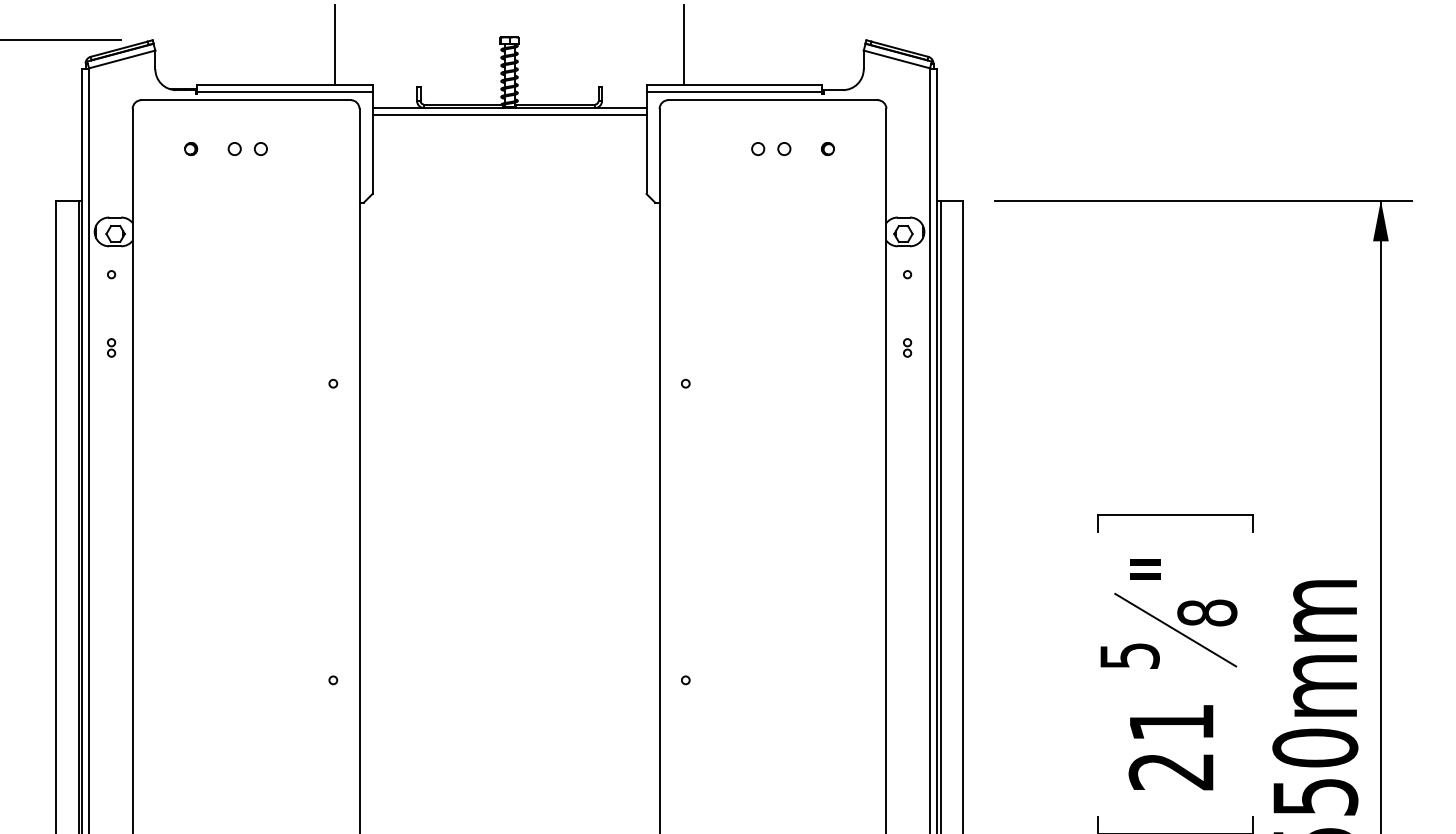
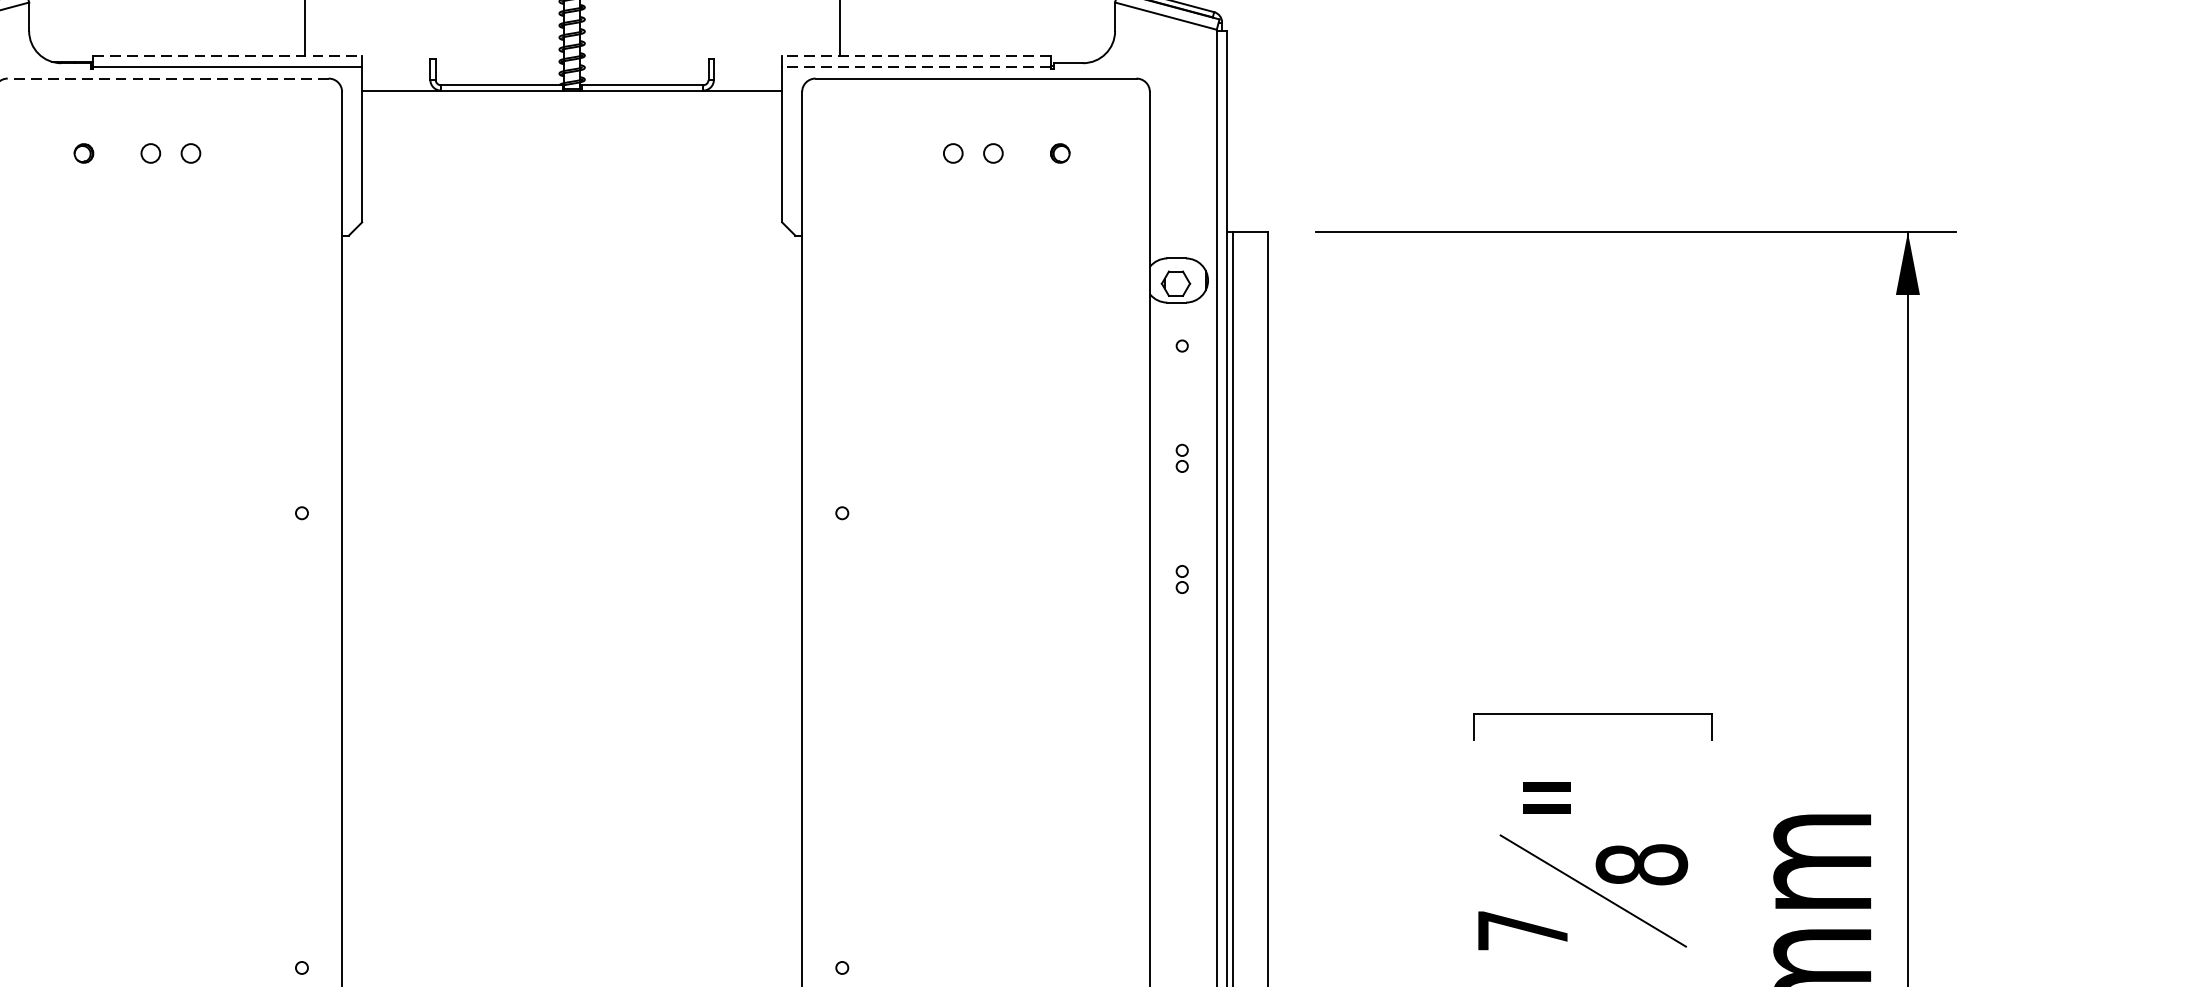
line: (284, 85) -> (227, 56), solid -> dashed
line: (734, 85) -> (916, 56), solid -> dashed
line: (734, 92) -> (916, 66), solid -> dashed
line: (246, 100) -> (168, 79), solid -> dashed
line: (509, 115) -> (572, 102), removed
part: (907, 426) -> (1182, 578), added
text: (1129, 655) -> (1522, 929), 5 -> 7

